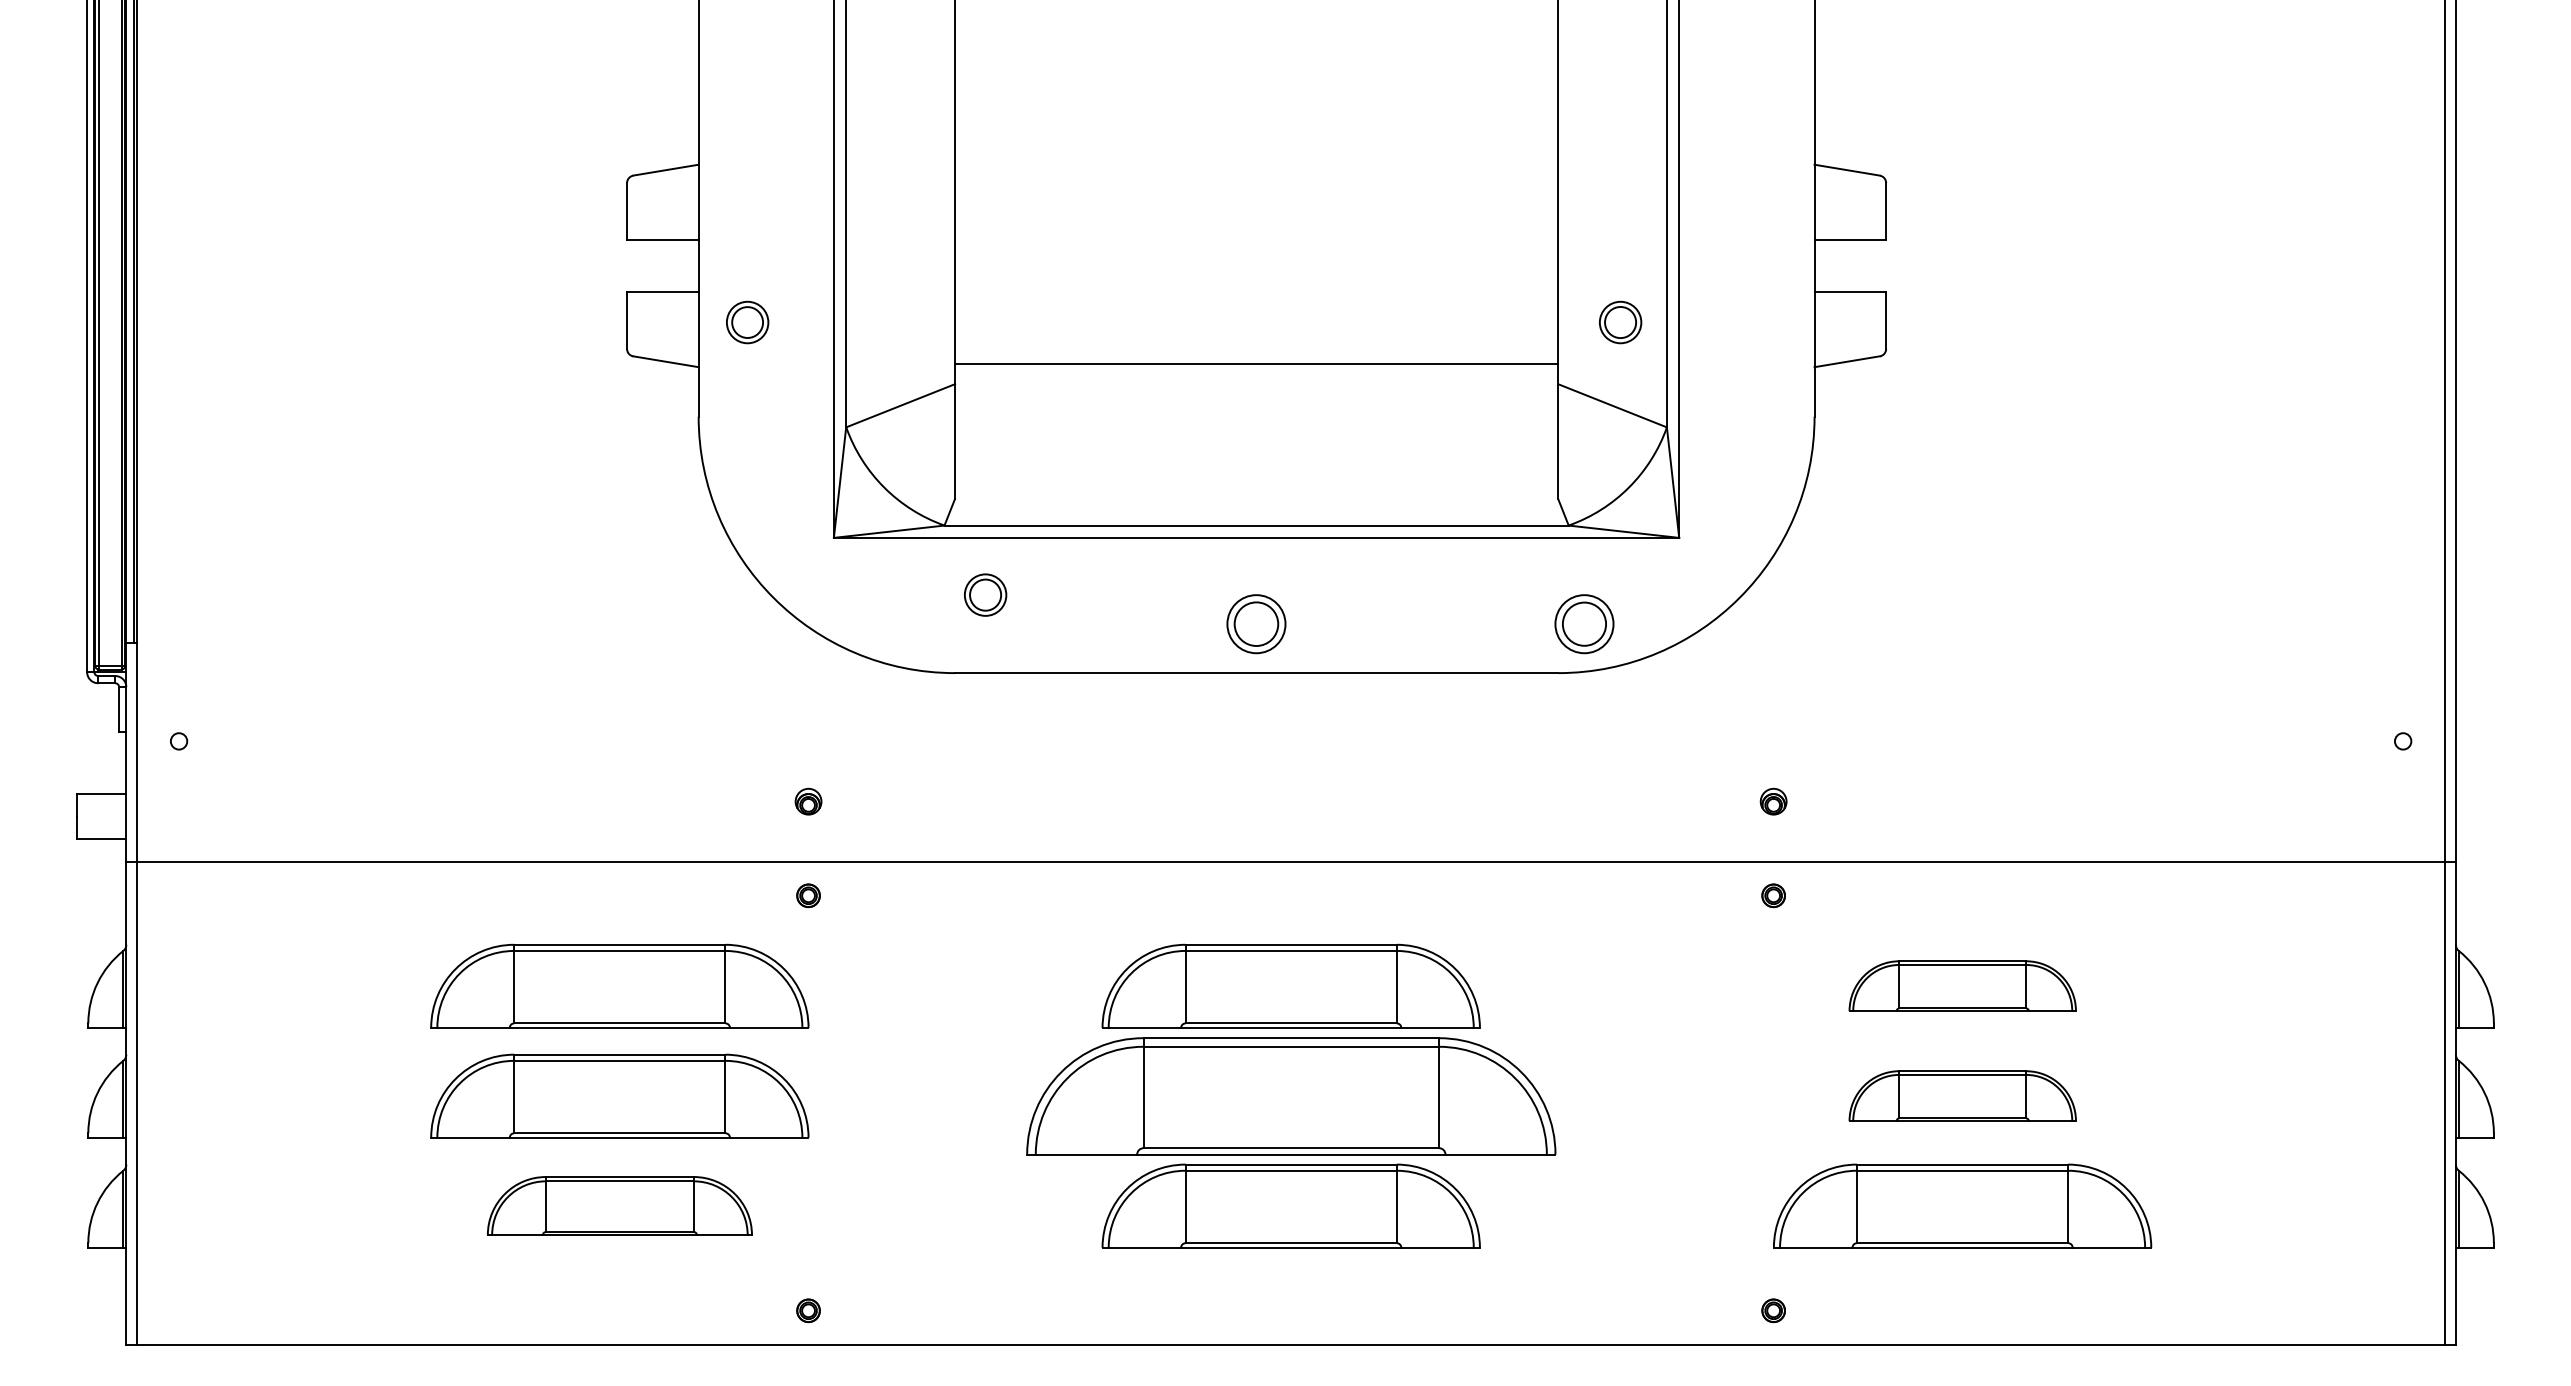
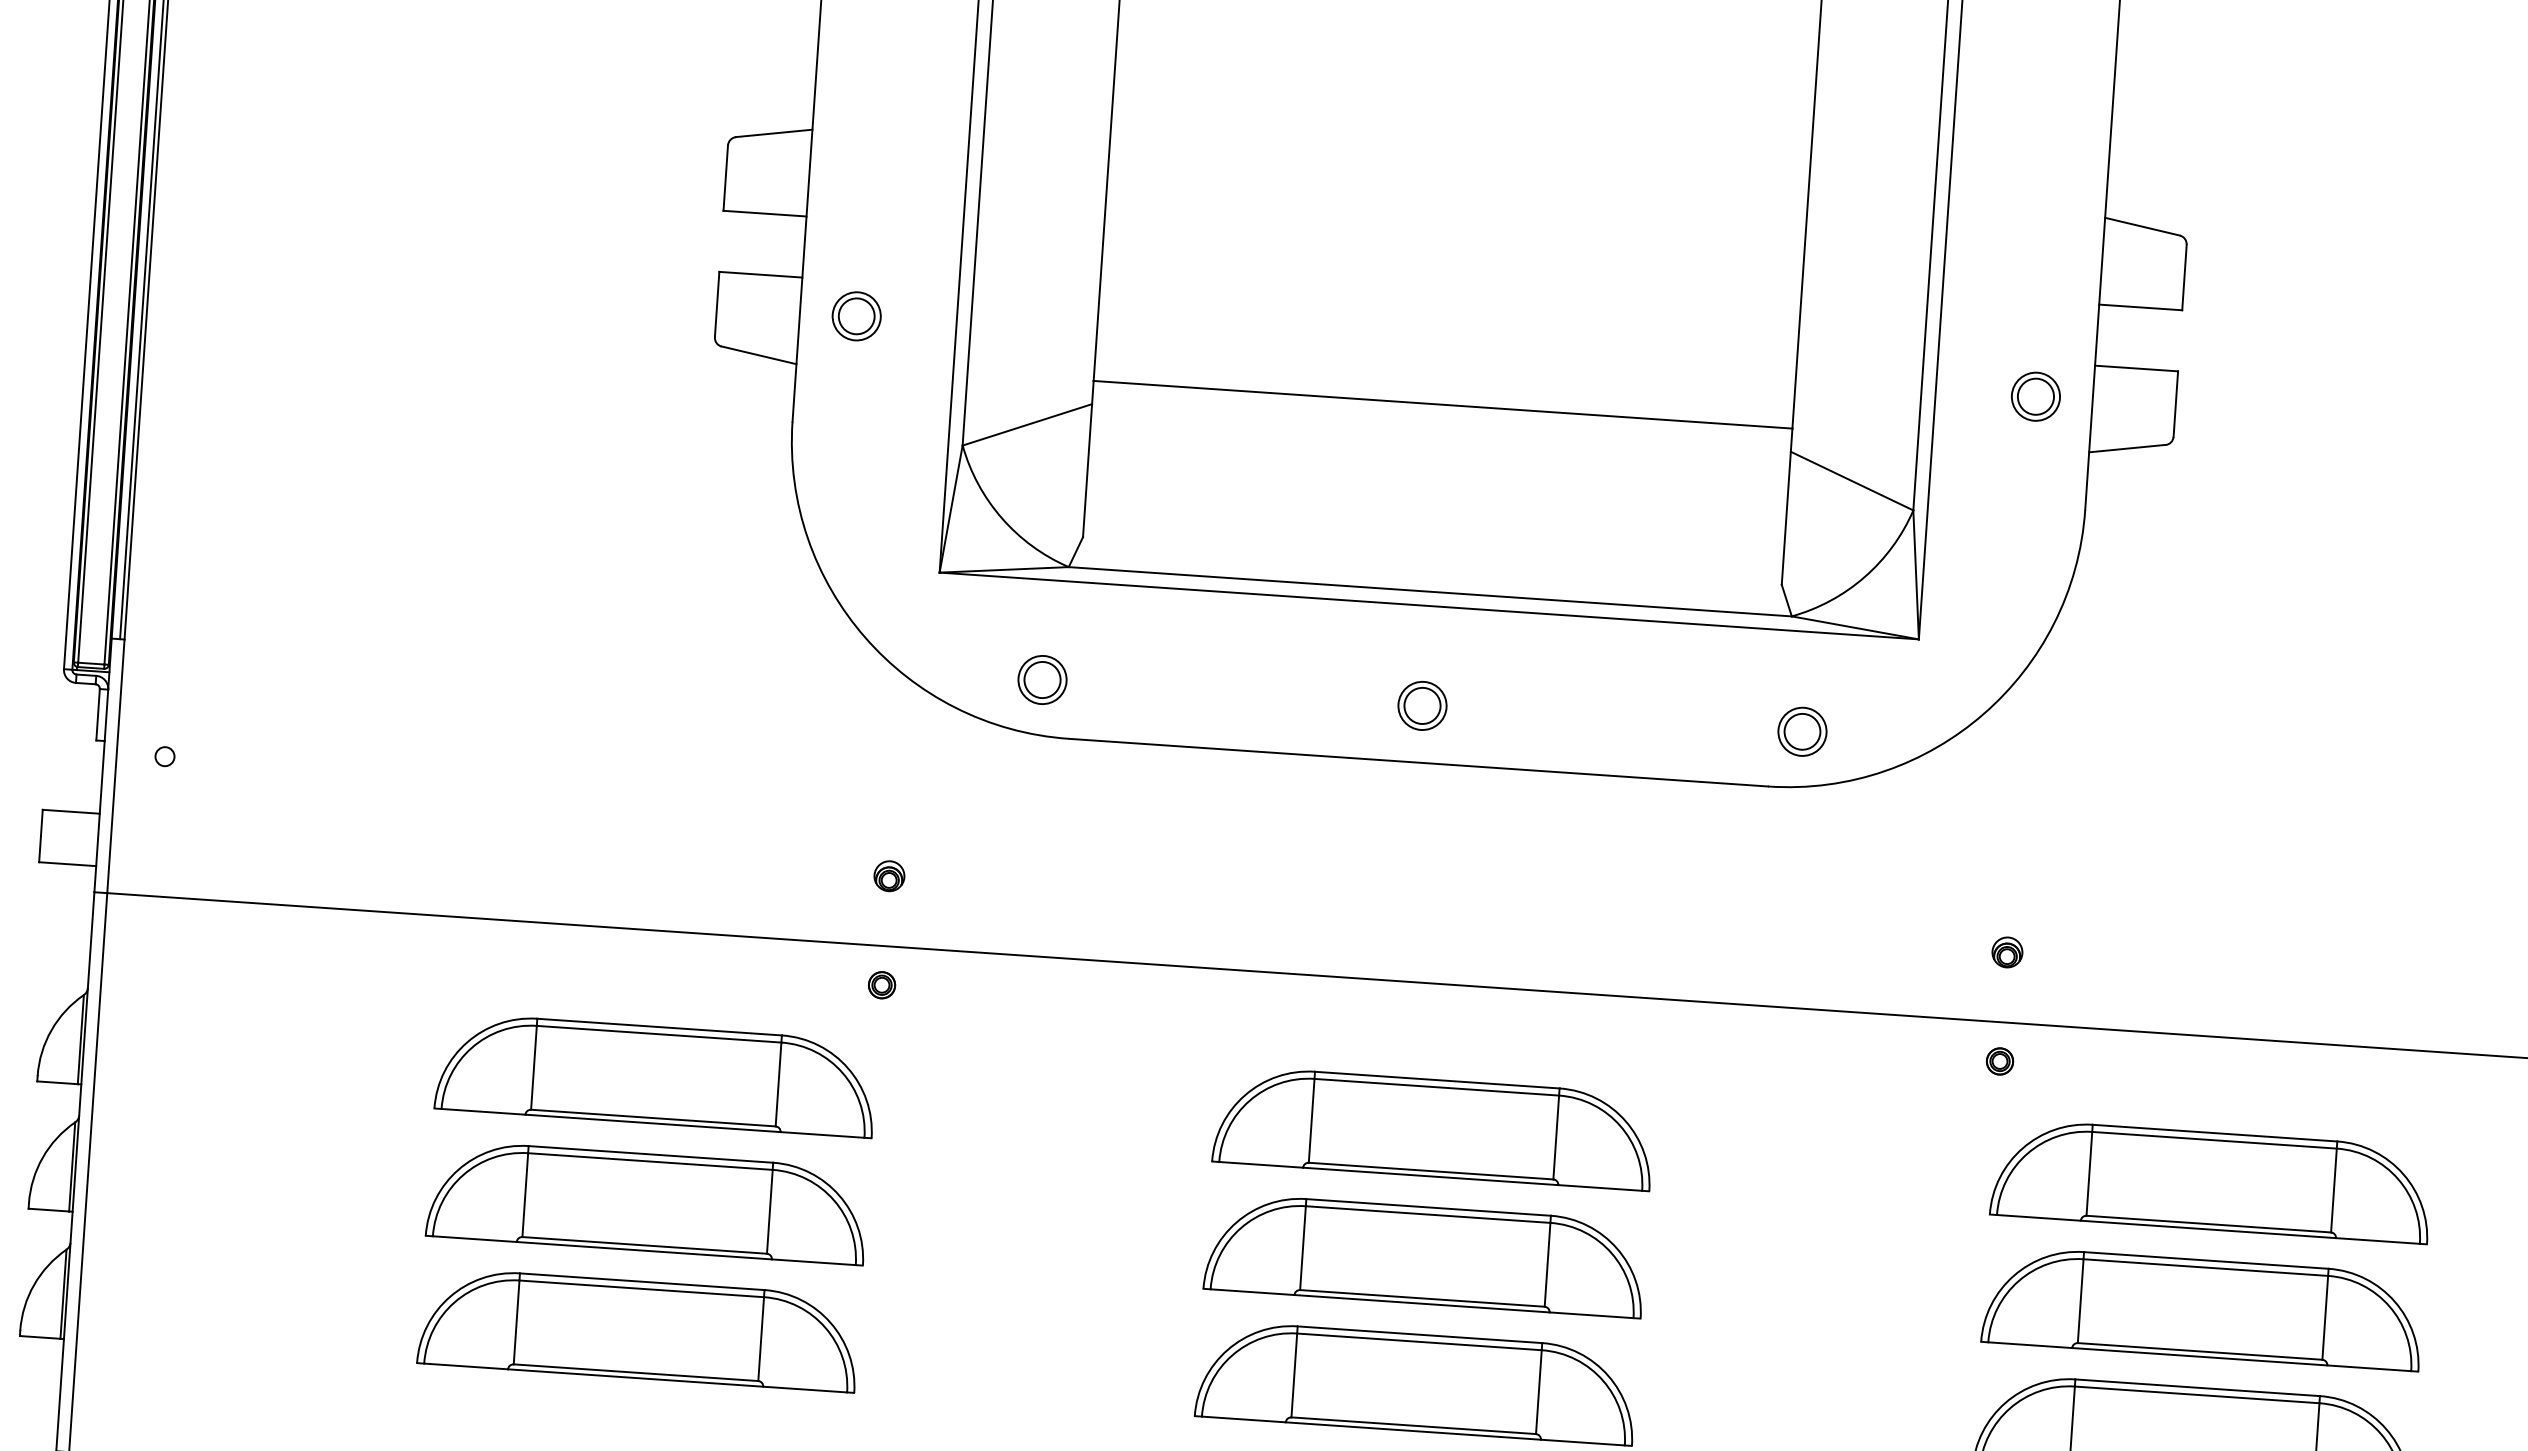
part: (1620, 322) -> (2035, 396), moved
part: (985, 594) -> (1042, 679), moved
part: (1256, 623) -> (1422, 705), size x0.71
part: (1584, 623) -> (1802, 731), size x0.71
part: (1962, 985) -> (2211, 1180), size x1.67
part: (1290, 1095) -> (1424, 1254), size x0.71
part: (1962, 1095) -> (2203, 1307), size x1.67
part: (619, 1205) -> (638, 1329), size x1.43

